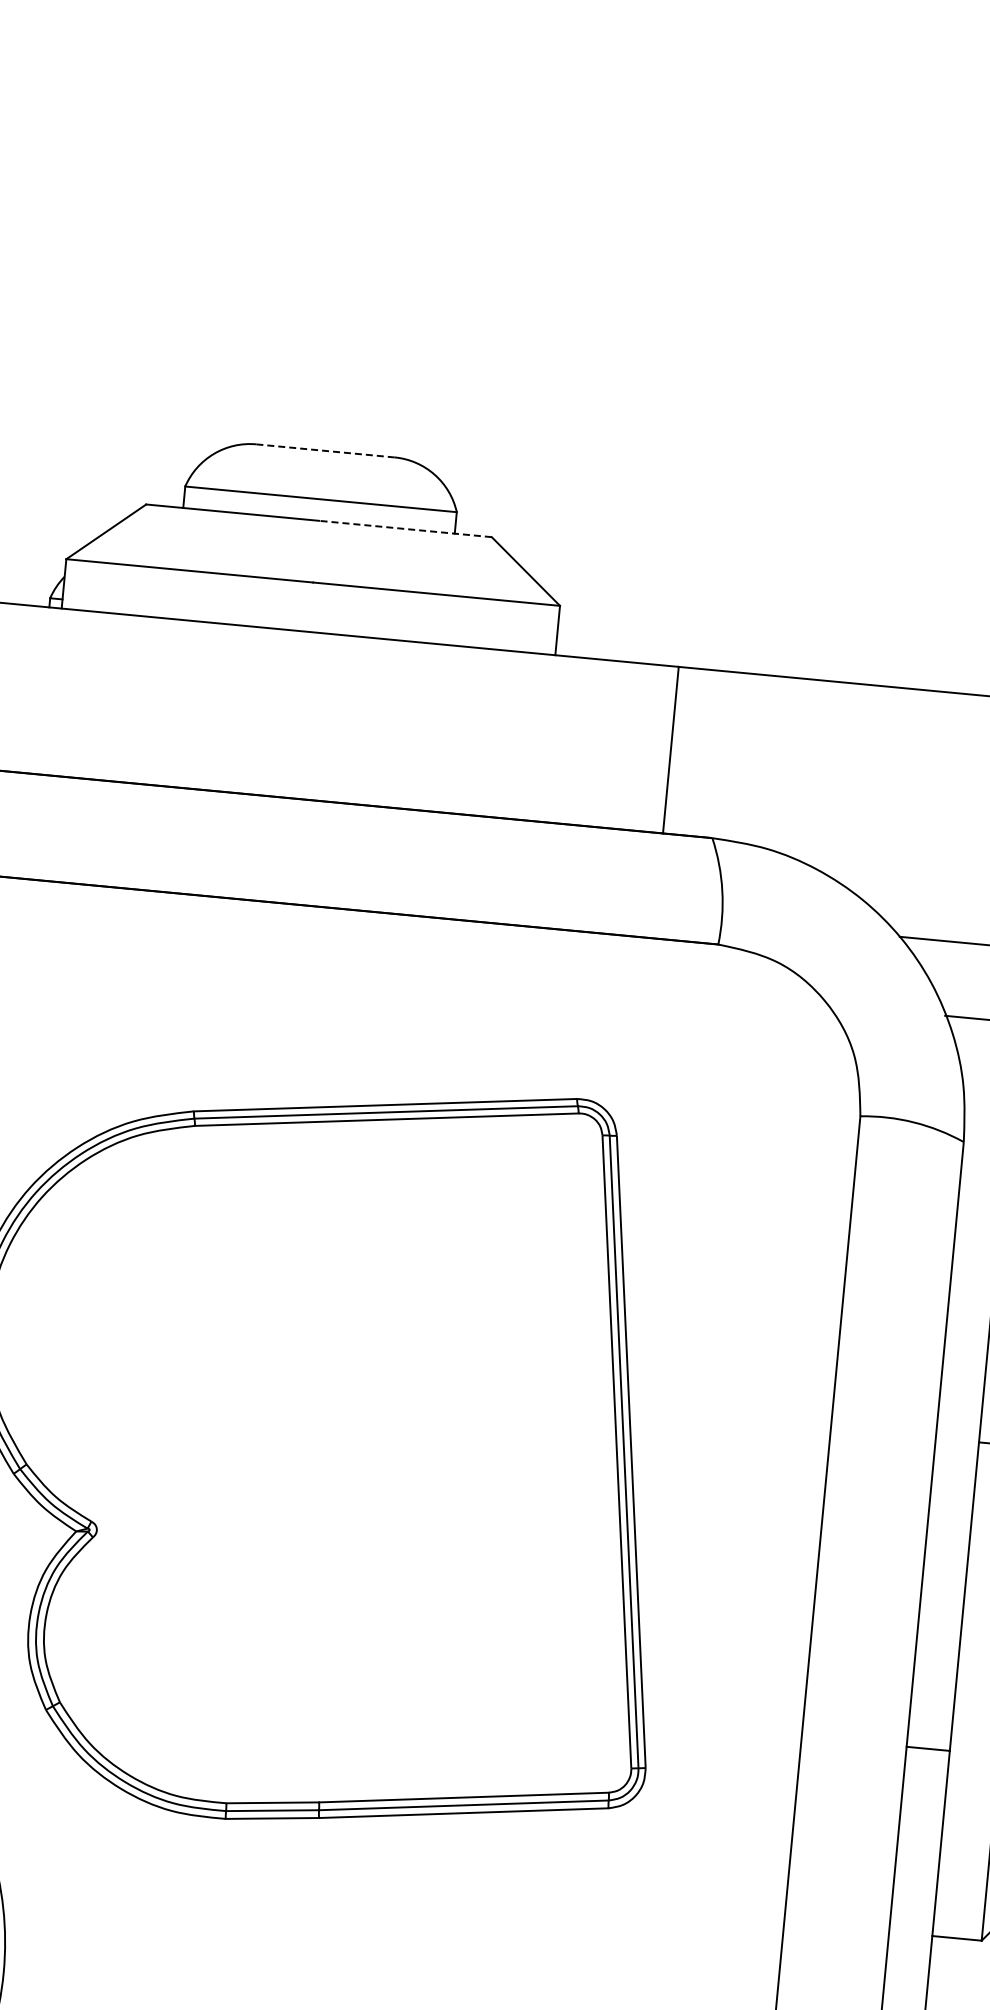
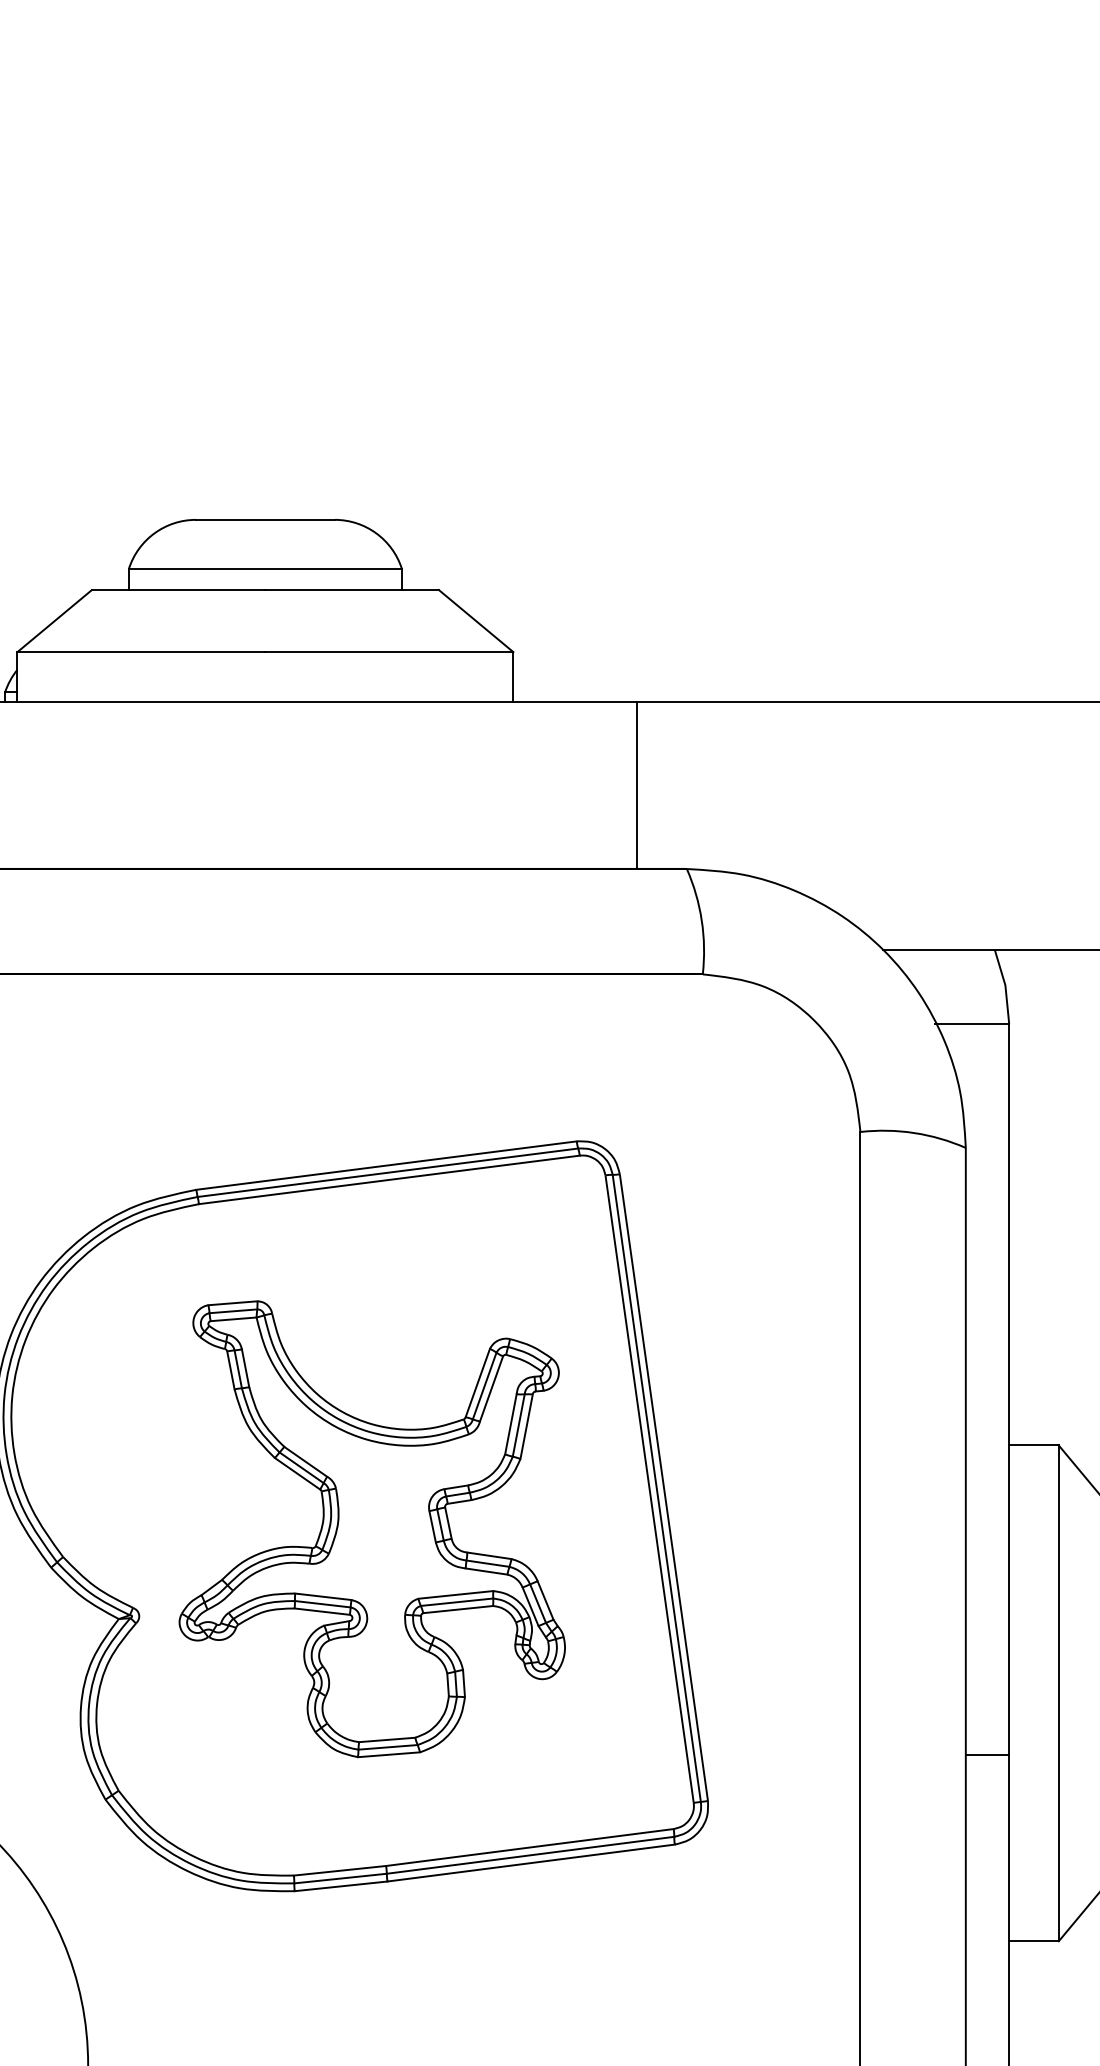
line: (324, 450) -> (264, 519), dashed -> solid
line: (405, 529) -> (352, 590), dashed -> solid
part: (336, 1466) -> (371, 1529), added

